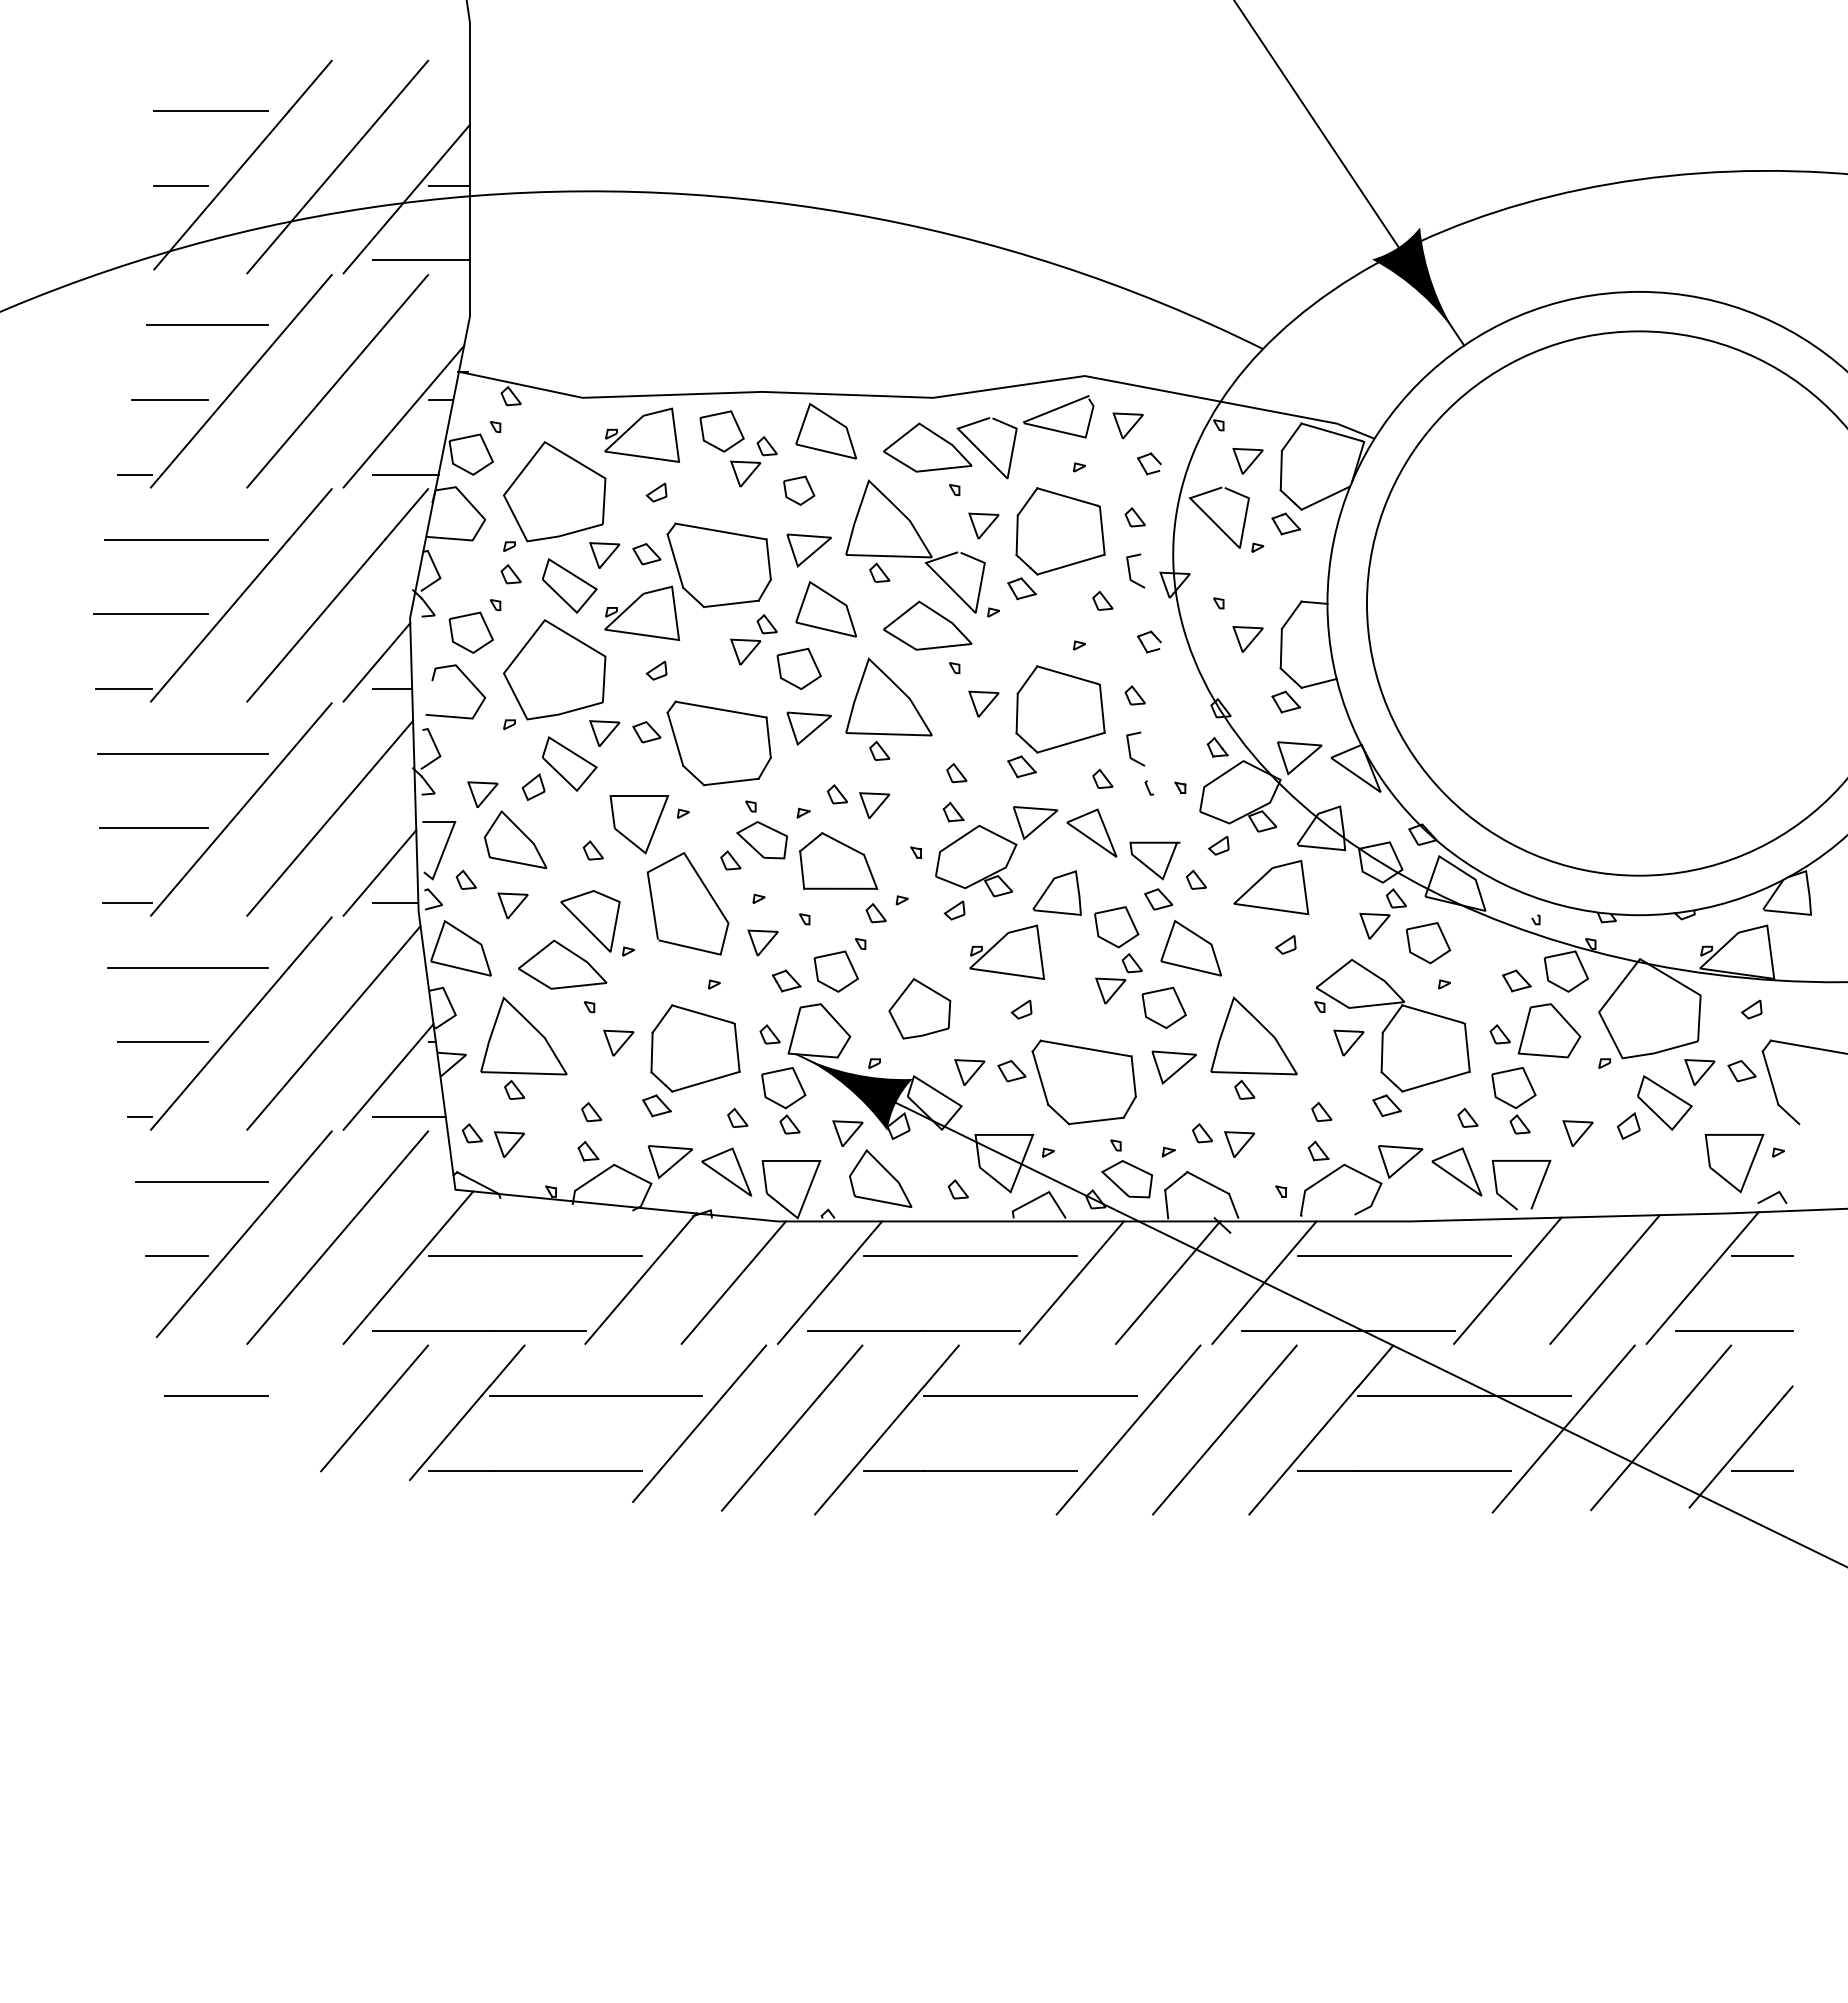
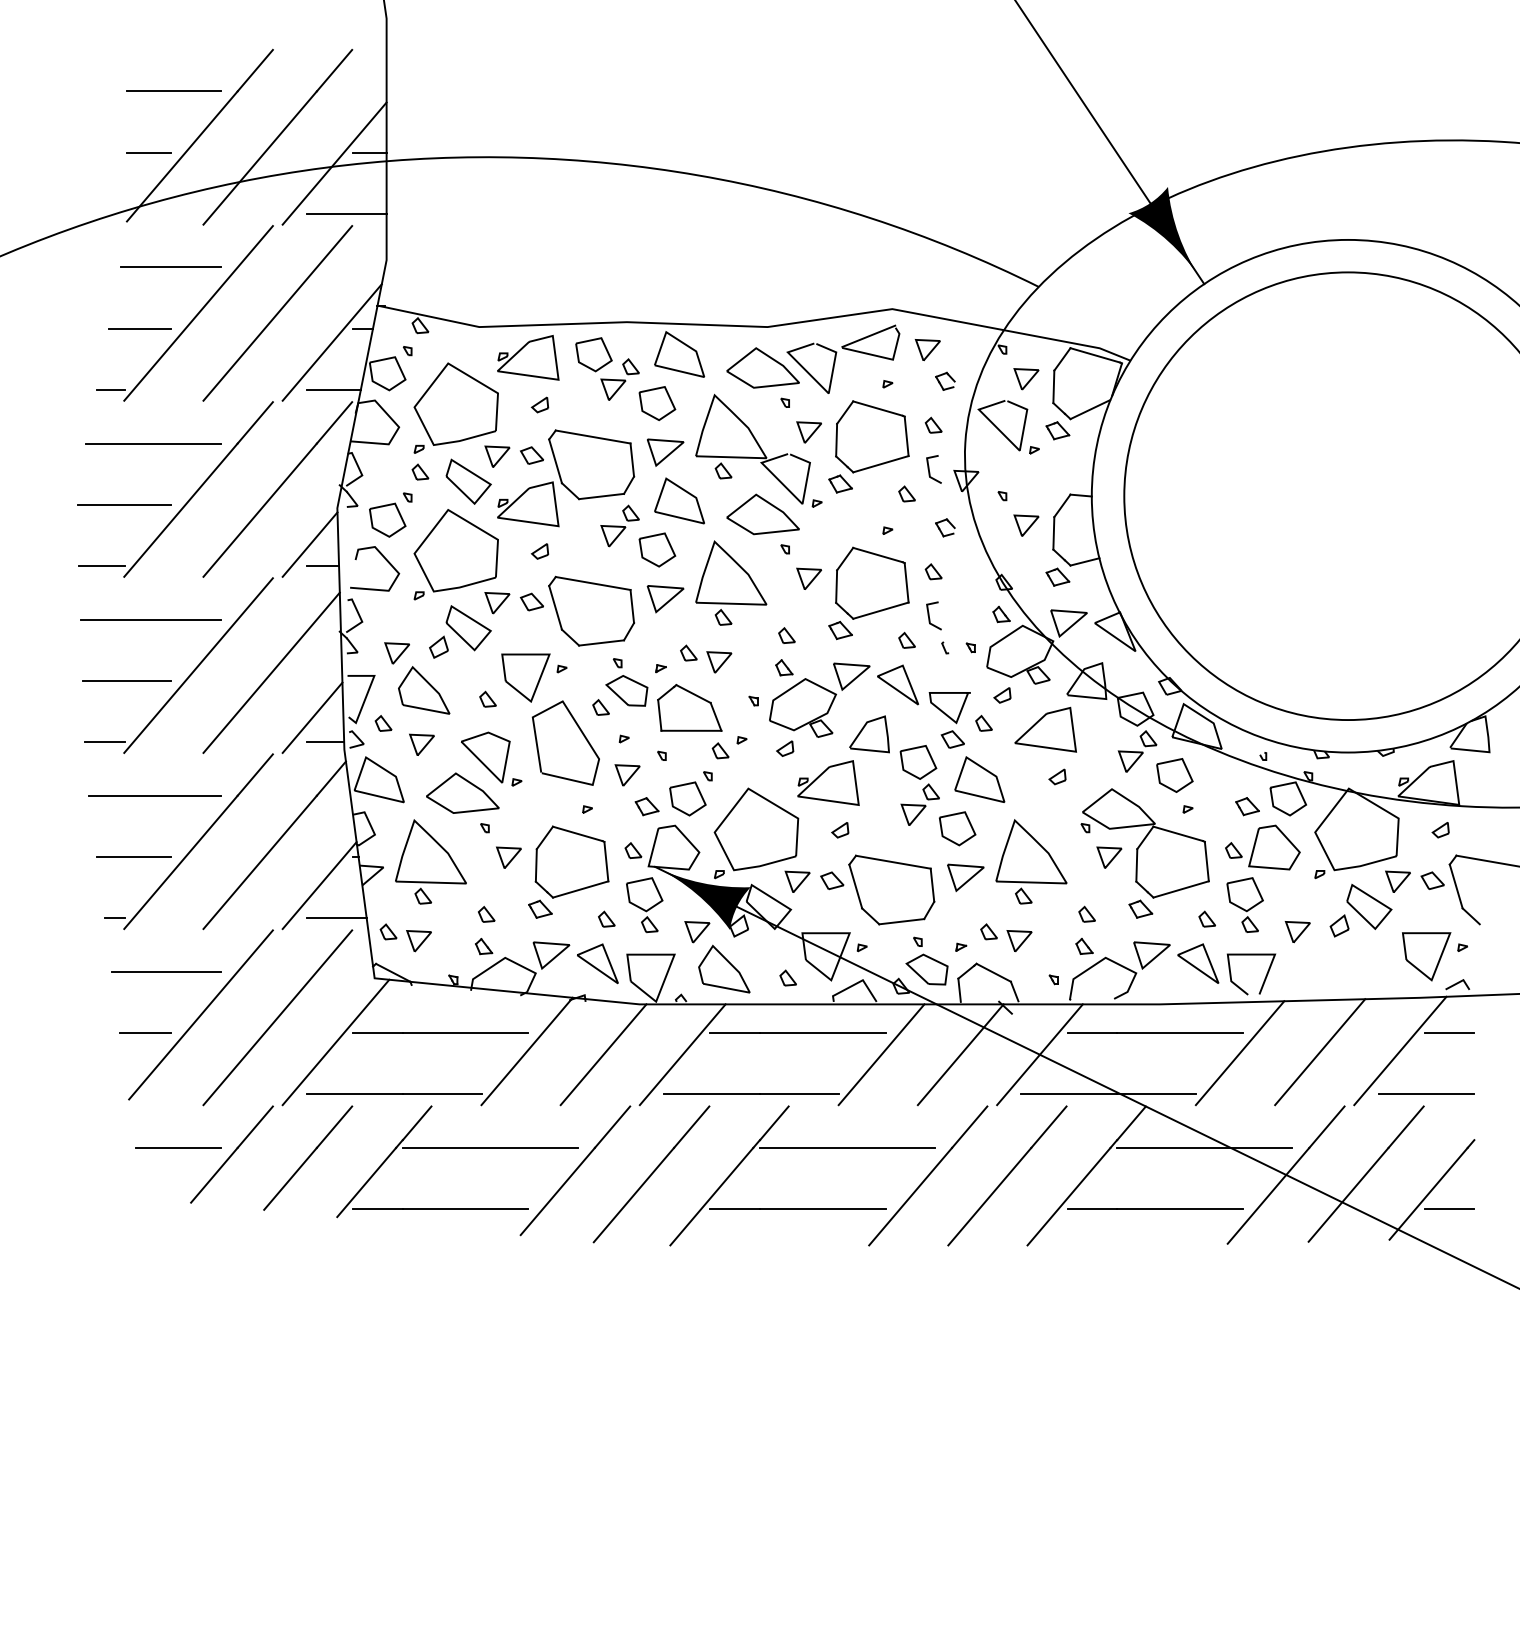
part: (798, 490) -> (656, 403), size x1.43
part: (919, 1008) -> (756, 829), size x1.67
line: (281, 1403) -> (231, 1154), added

